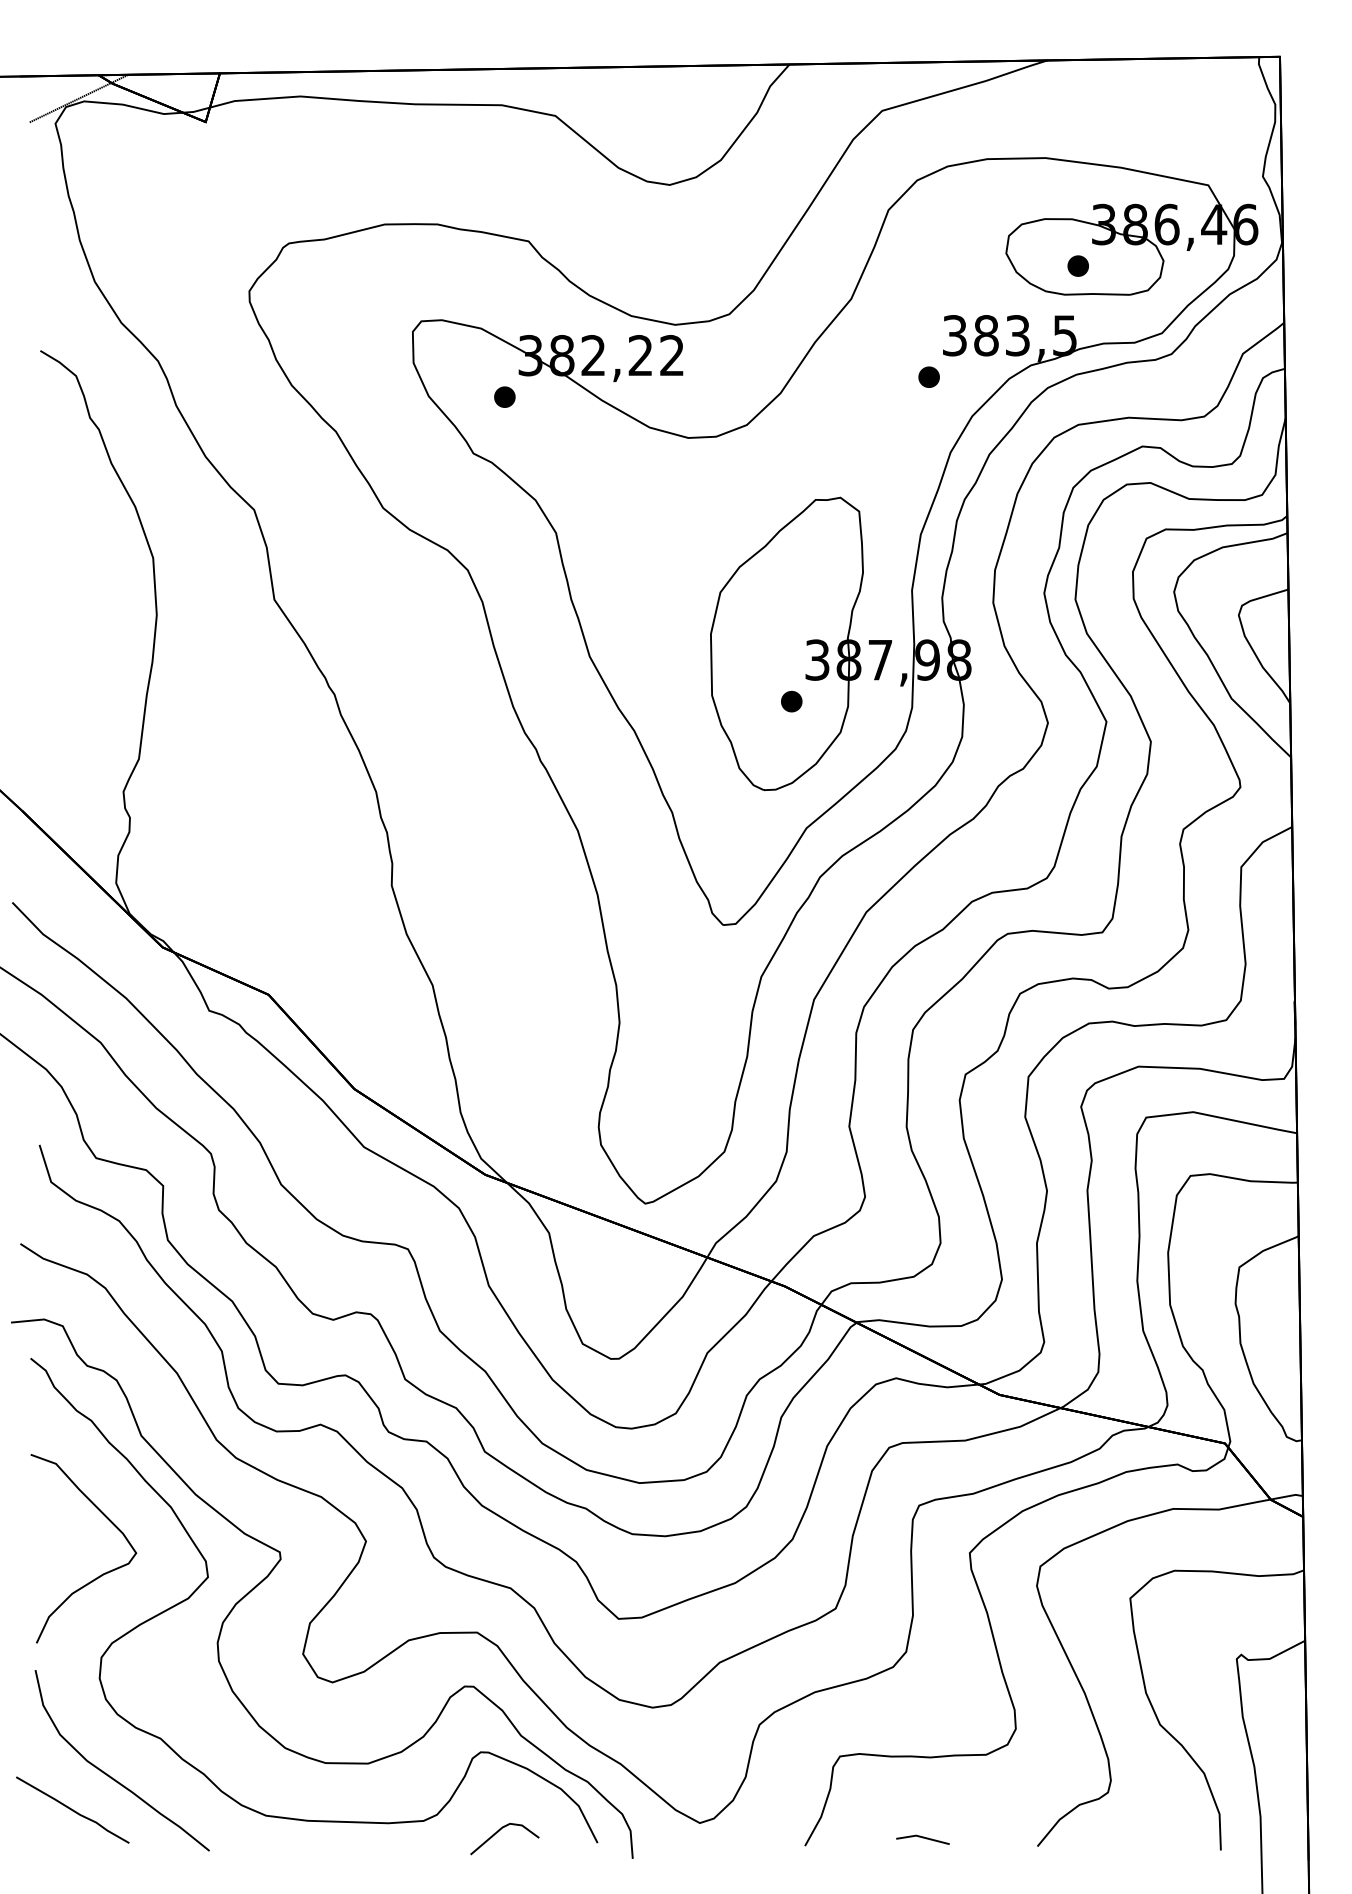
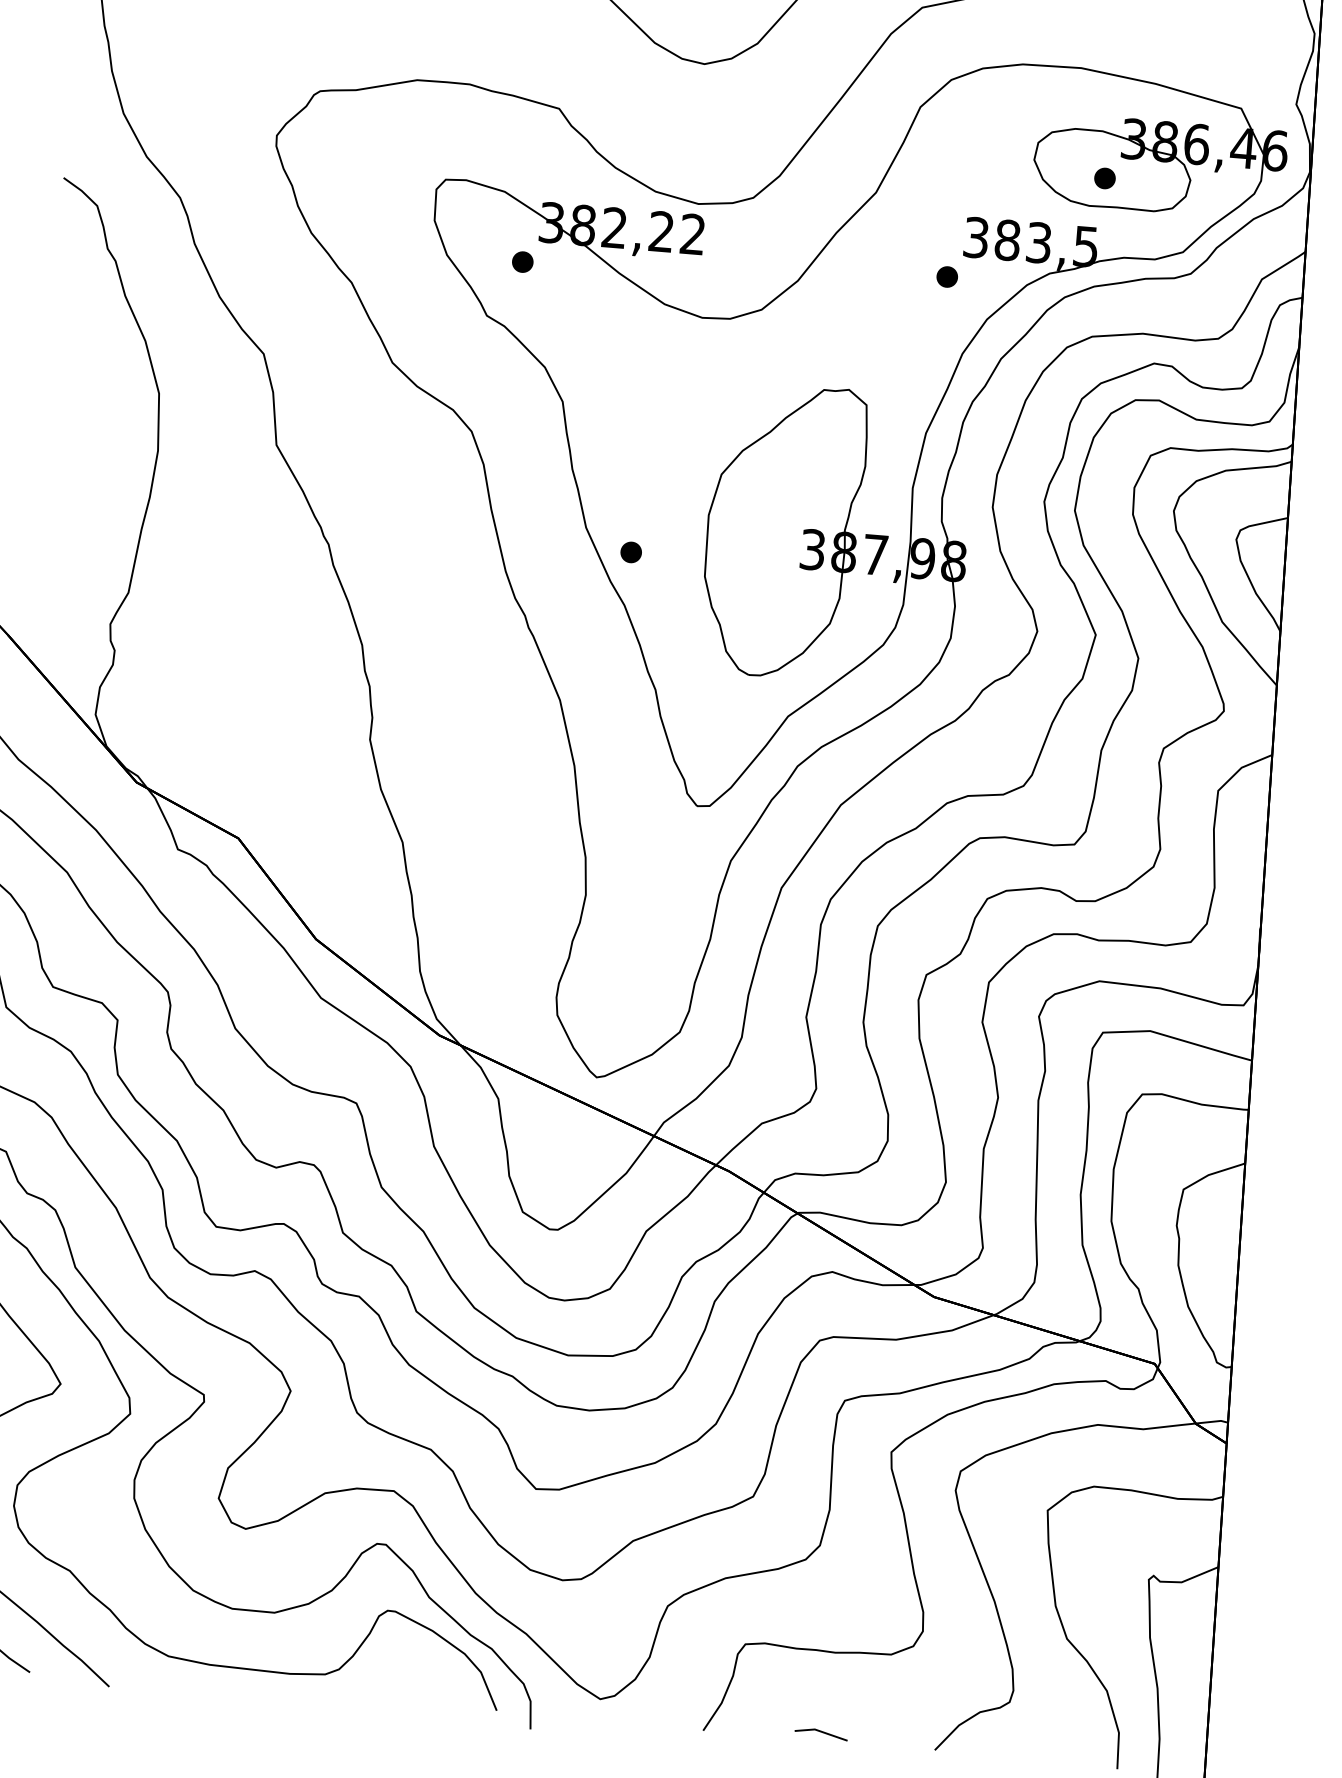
part: (791, 701) -> (631, 552), moved
line: (498, 1832) -> (398, 1692), removed

